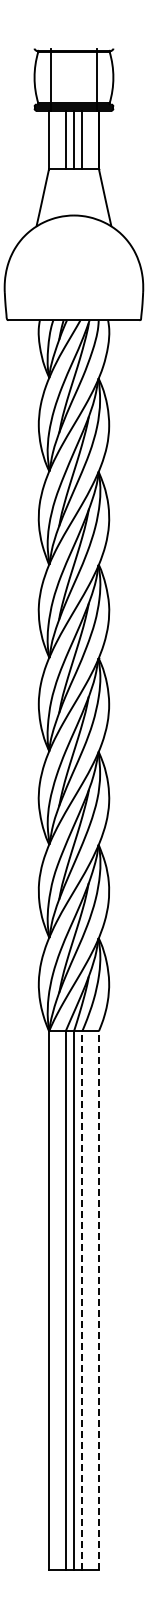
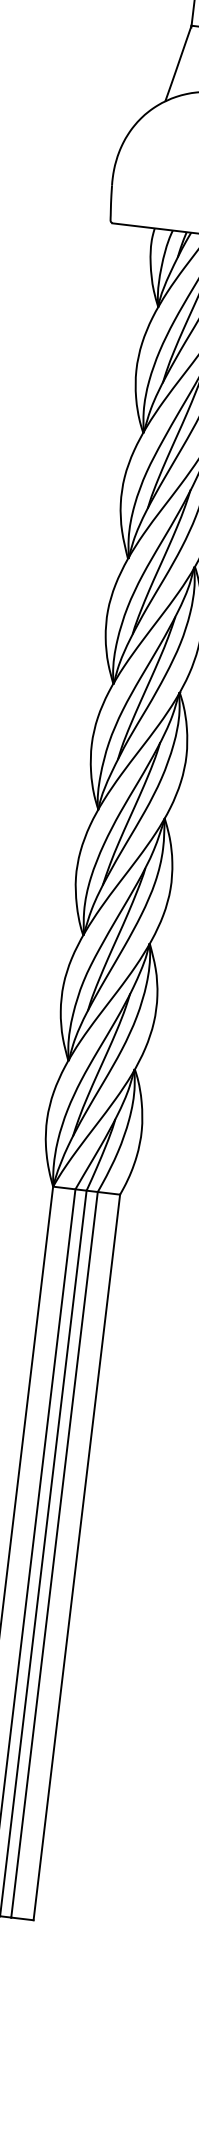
line: (82, 1300) -> (54, 1554), dashed -> solid
line: (98, 1300) -> (76, 1556), dashed -> solid

